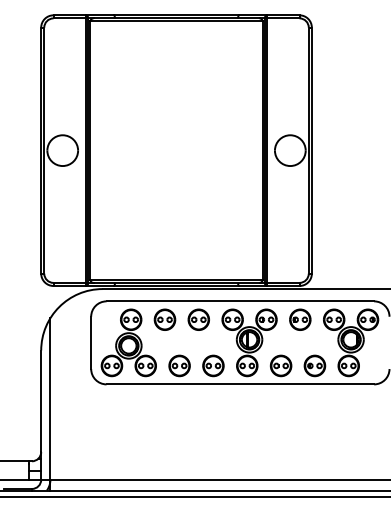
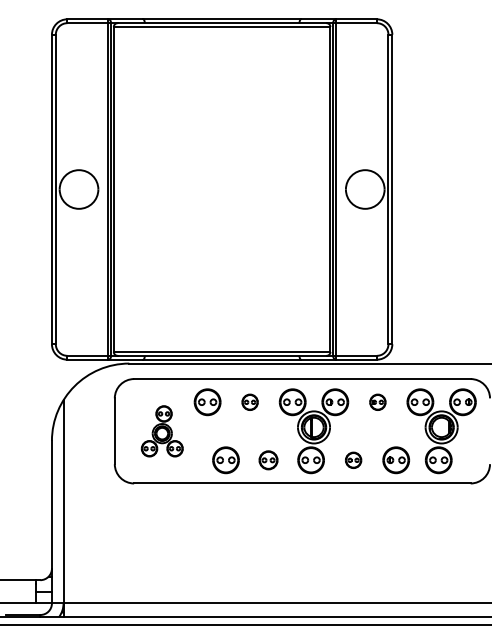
part: (198, 320) -> (249, 402), size x0.6
part: (300, 320) -> (377, 402), size x0.6
part: (129, 343) -> (162, 431), size x0.6
part: (213, 366) -> (268, 460), size x0.7
part: (280, 366) -> (353, 460), size x0.6

